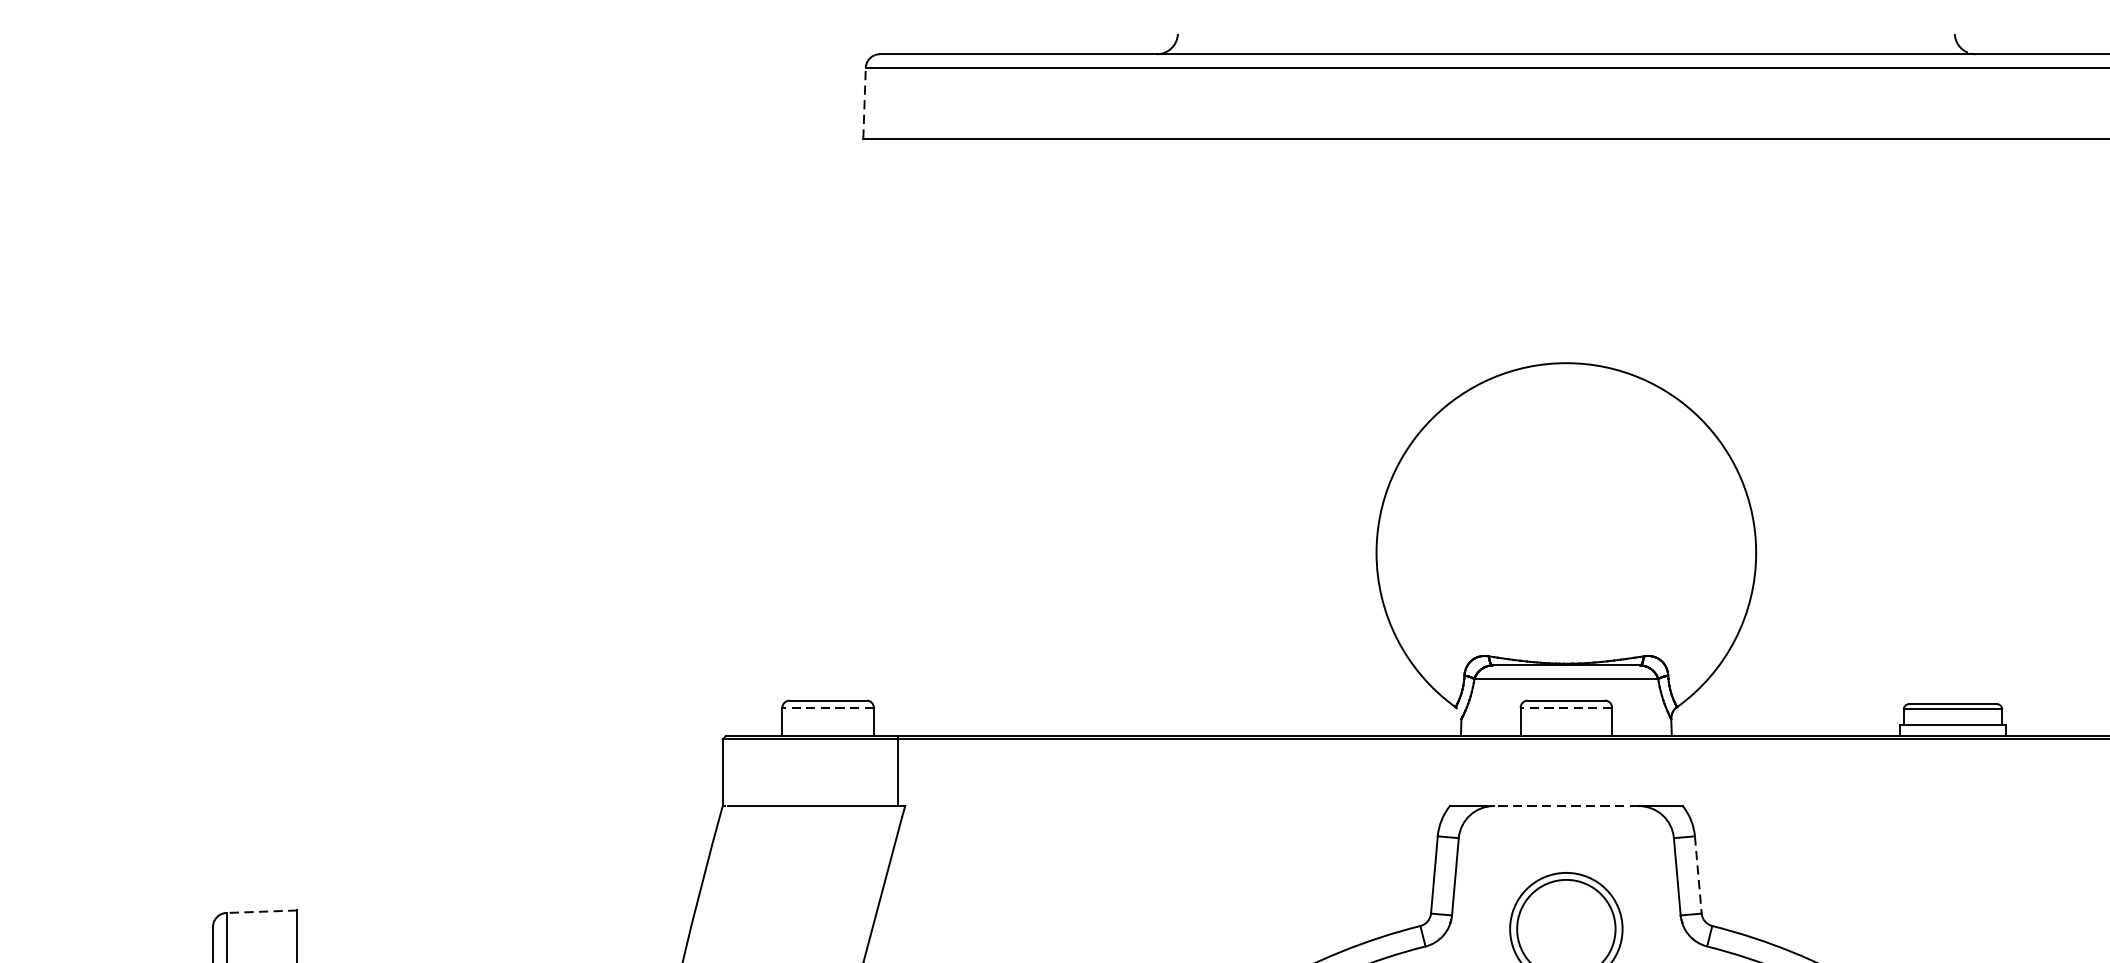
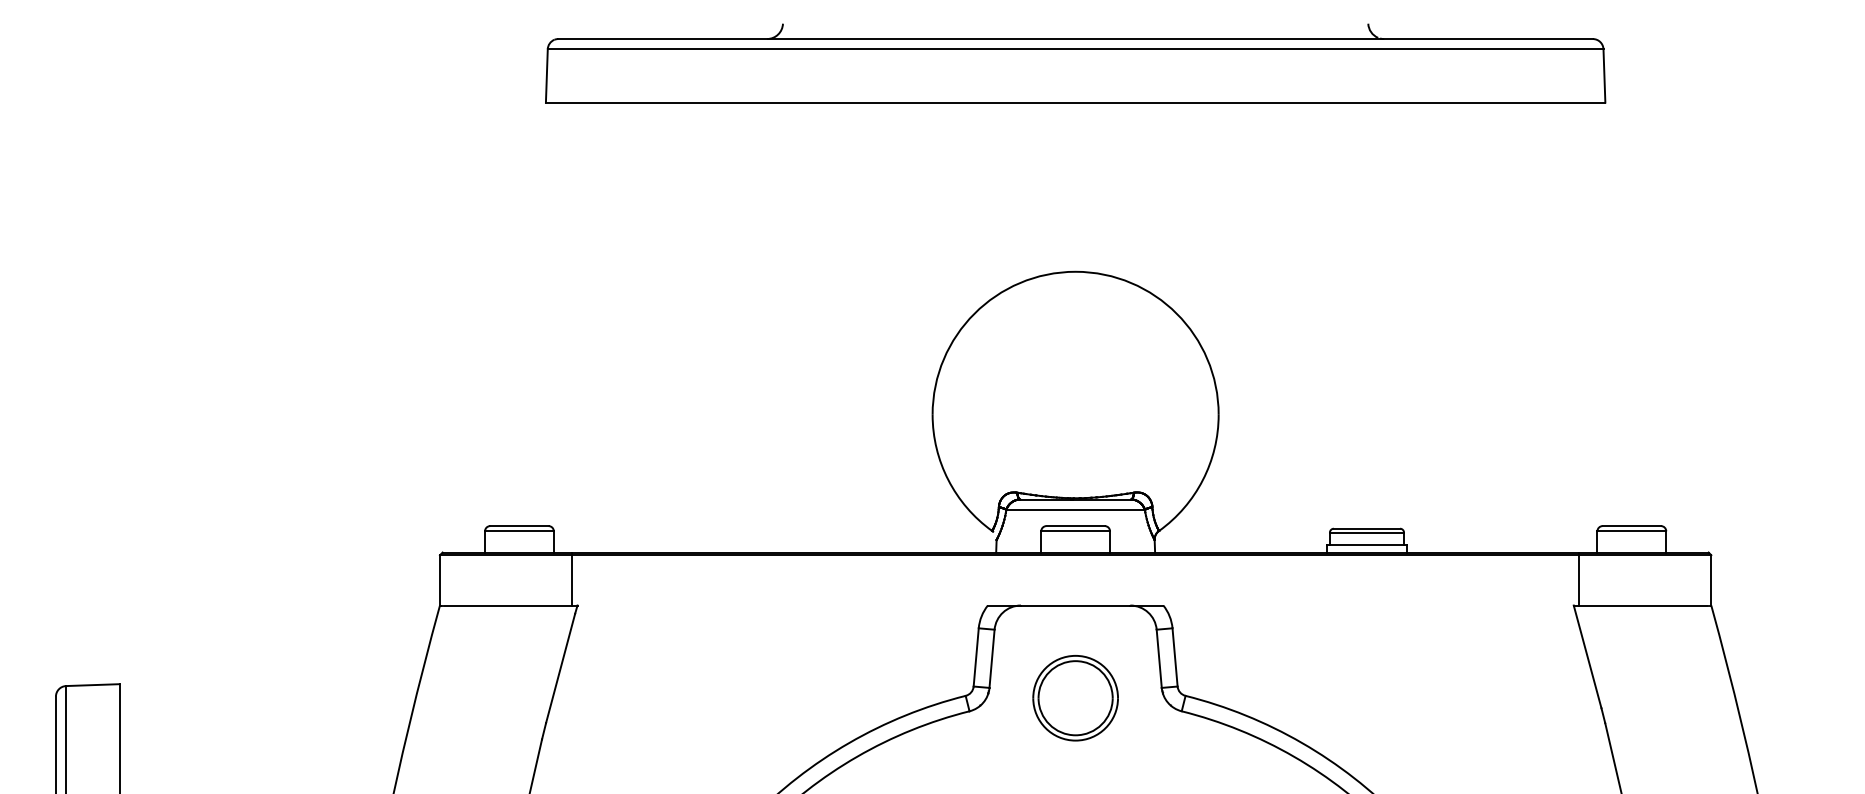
line: (864, 102) -> (546, 75), dashed -> solid
line: (826, 707) -> (518, 531), dashed -> solid
line: (1566, 707) -> (1075, 531), dashed -> solid
line: (1566, 806) -> (1075, 605), dashed -> solid
line: (1698, 875) -> (1175, 657), dashed -> solid
line: (261, 912) -> (92, 685), dashed -> solid

